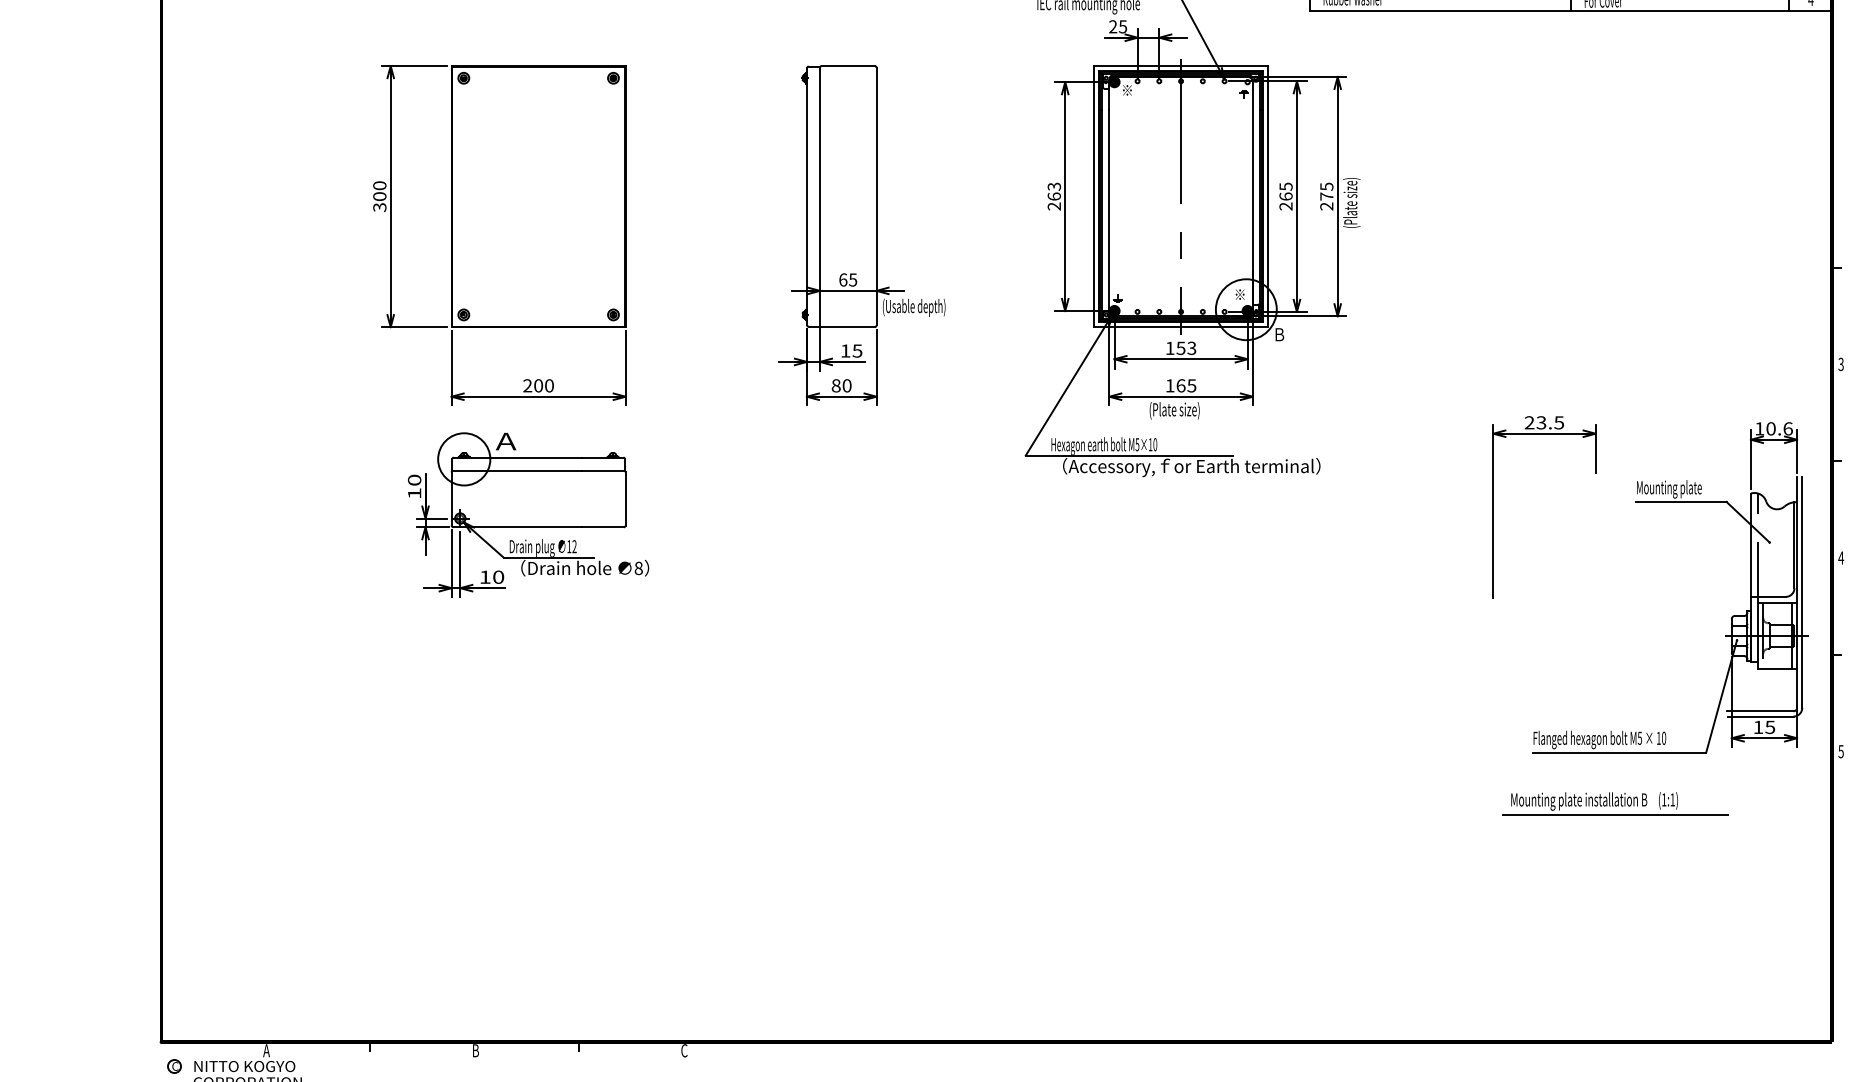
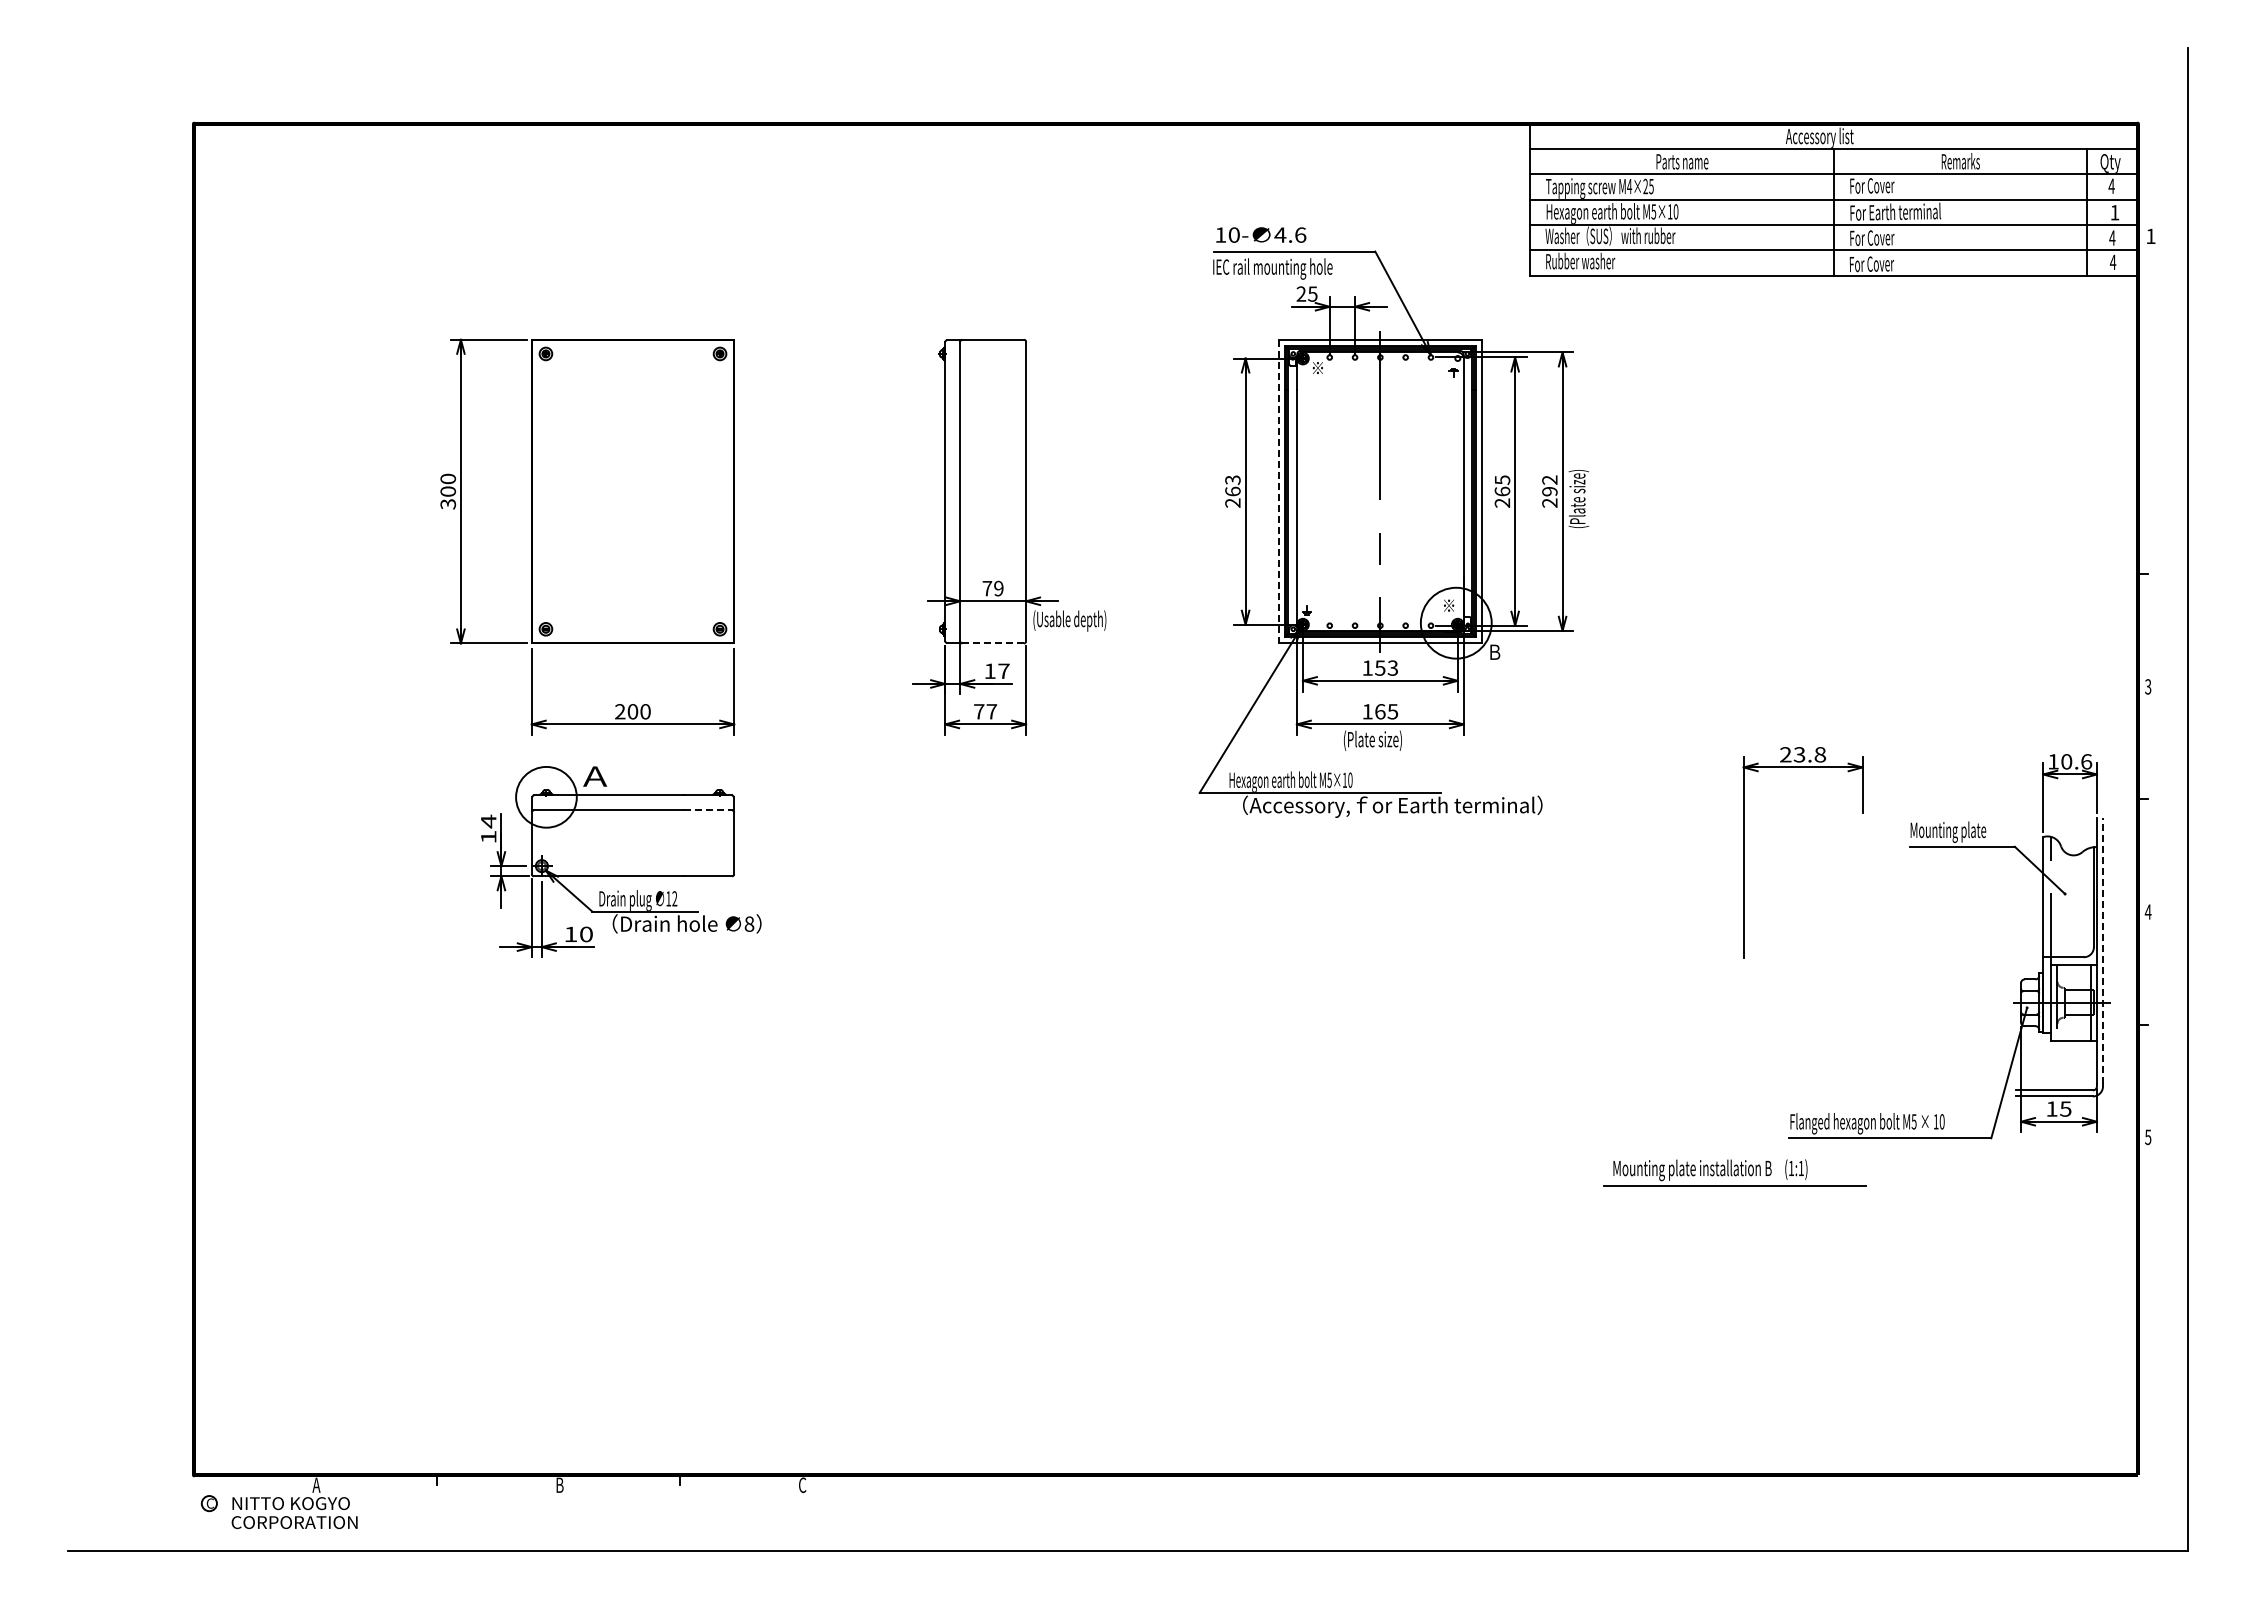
text: (1326, 191) -> (1549, 485), 275 -> 292
line: (1094, 196) -> (1279, 491), solid -> dashed
text: (847, 279) -> (992, 588), 65 -> 79
line: (848, 327) -> (993, 643), solid -> dashed
text: (857, 351) -> (1003, 671), 15 -> 17
text: (841, 385) -> (985, 711), 80 -> 77
text: (1559, 422) -> (1820, 754), 23.5 -> 23.8
line: (604, 470) -> (709, 810), solid -> dashed
text: (414, 480) -> (488, 821), 10 -> 14
line: (1802, 591) -> (2103, 950), solid -> dashed
part: (1615, 803) -> (1734, 1172), moved

